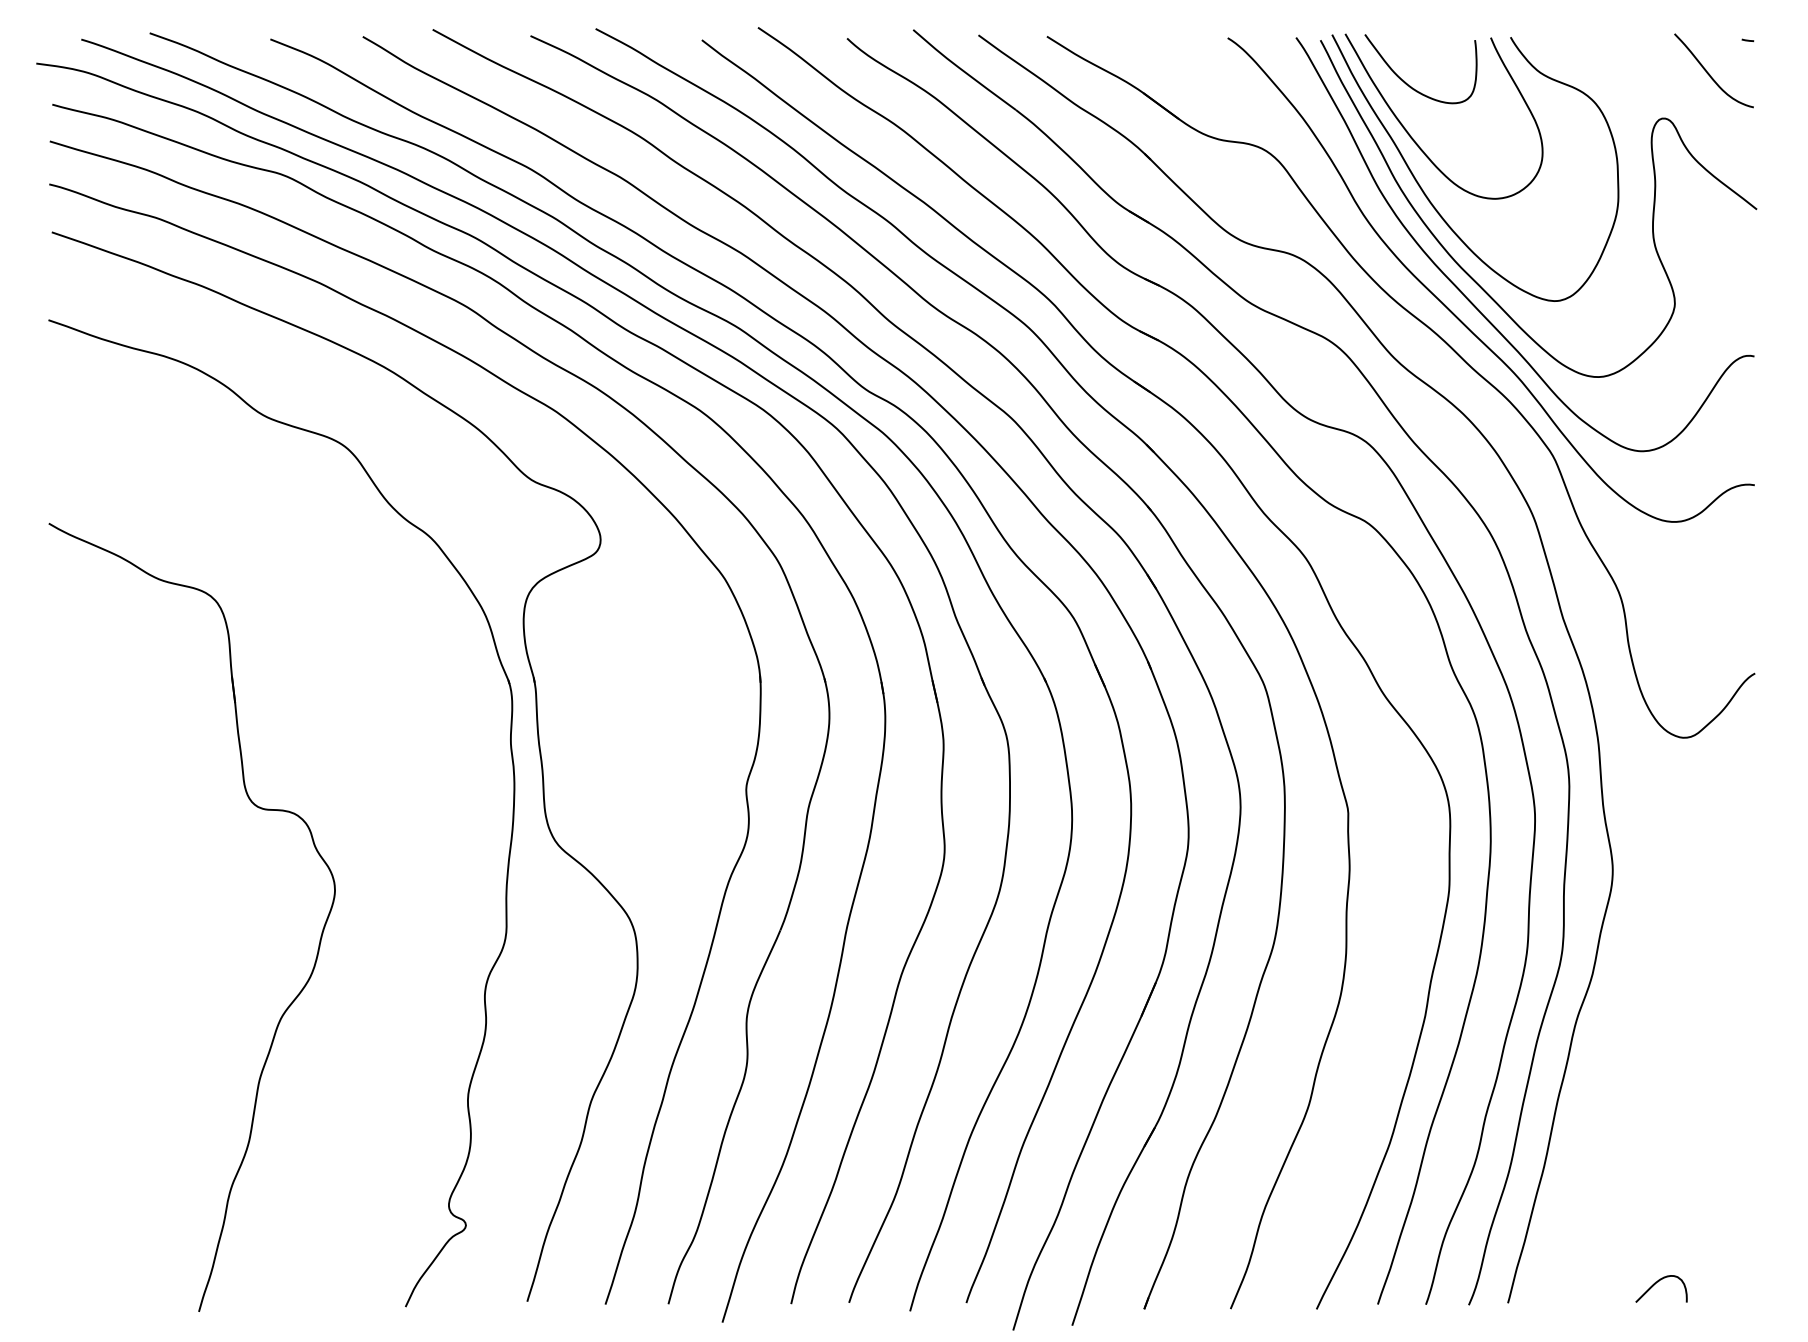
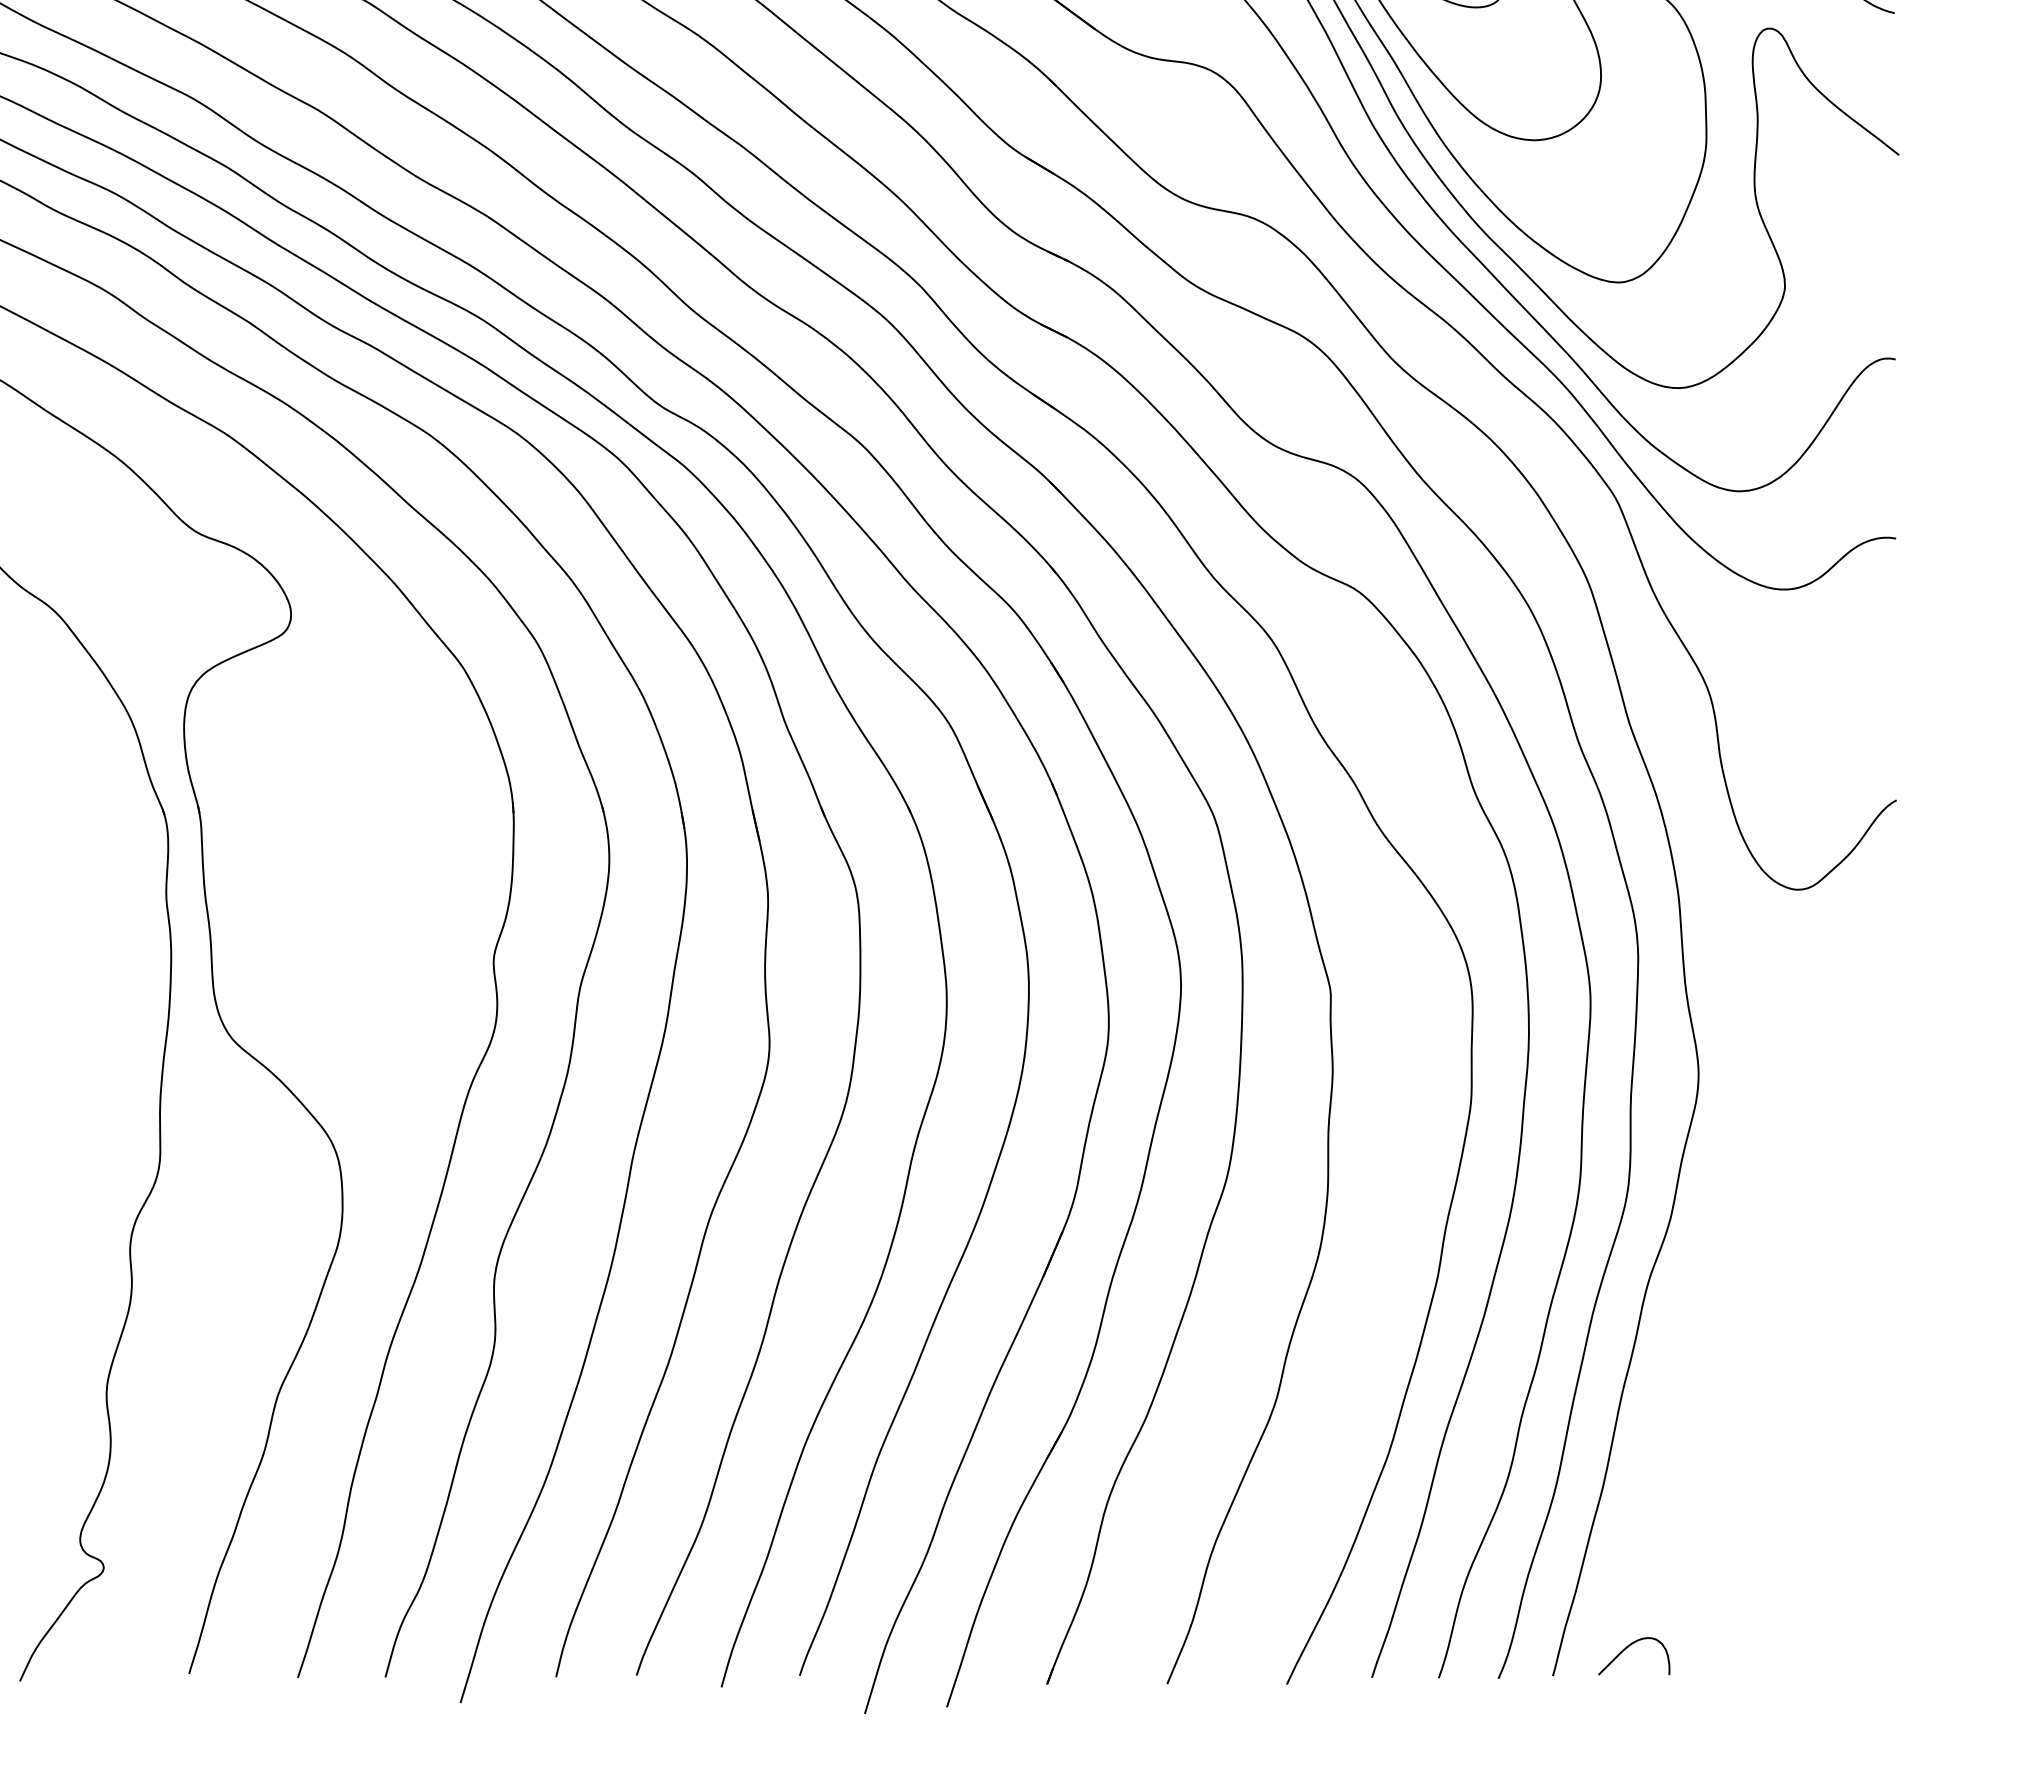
curve: (1658, 1282) -> (1630, 1647), moved

